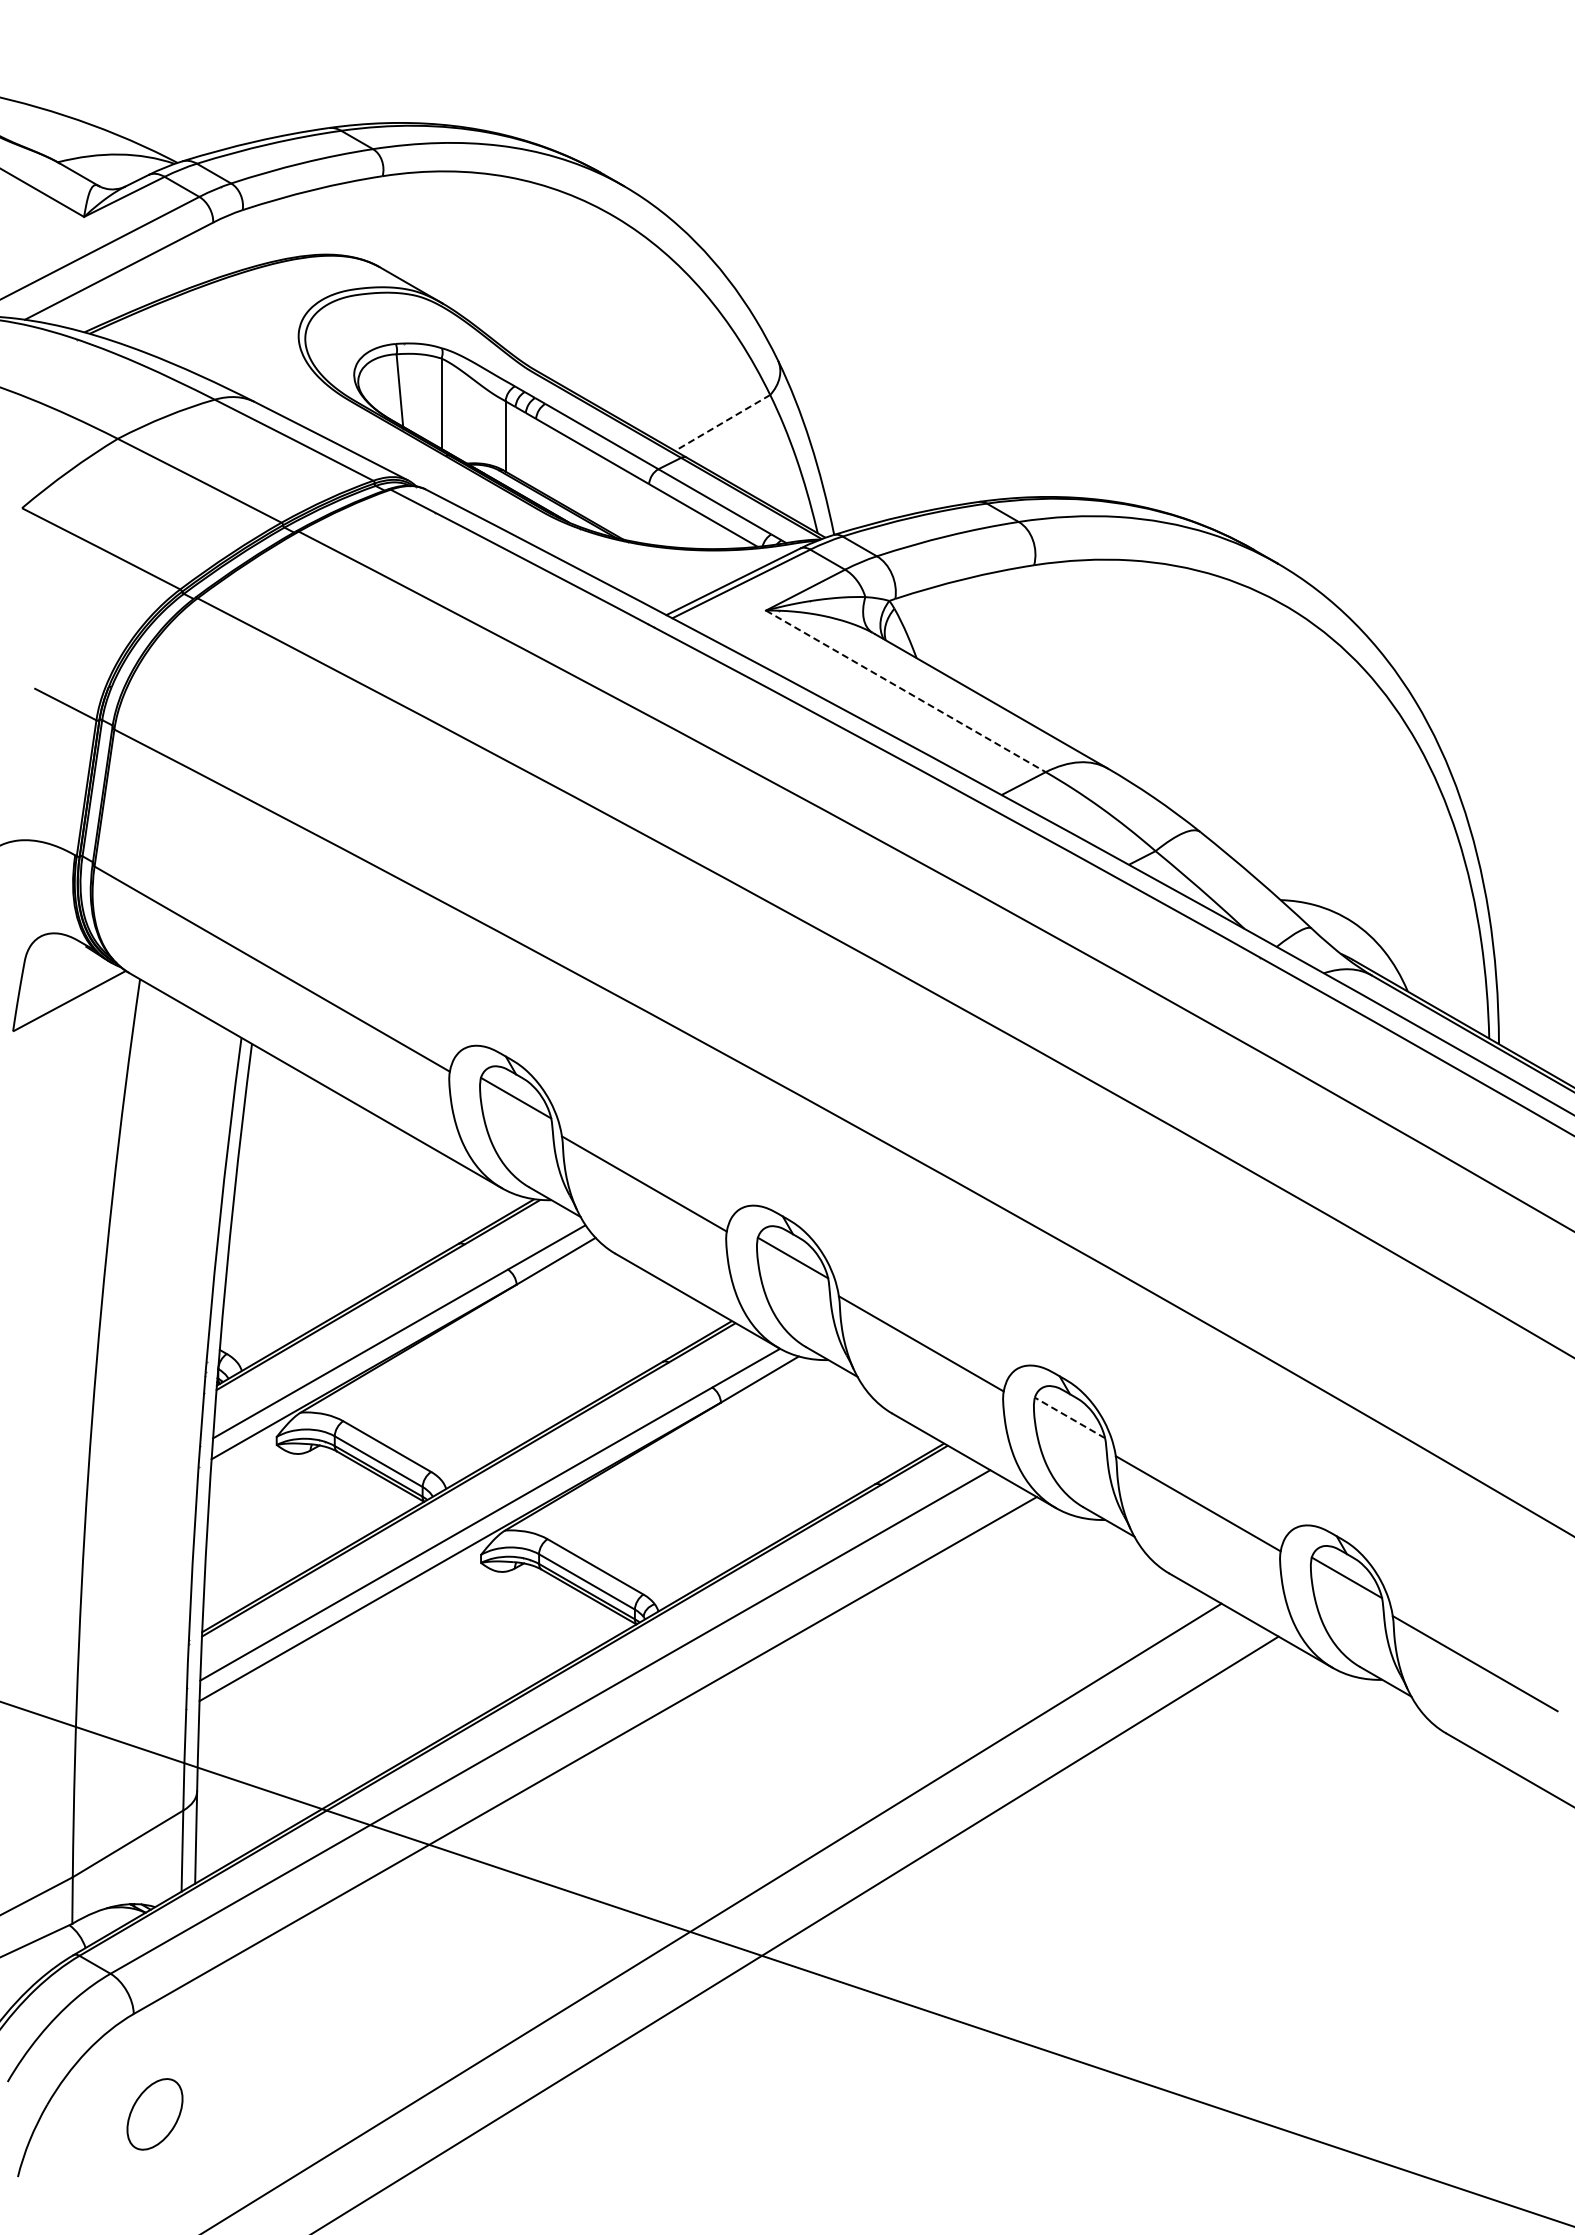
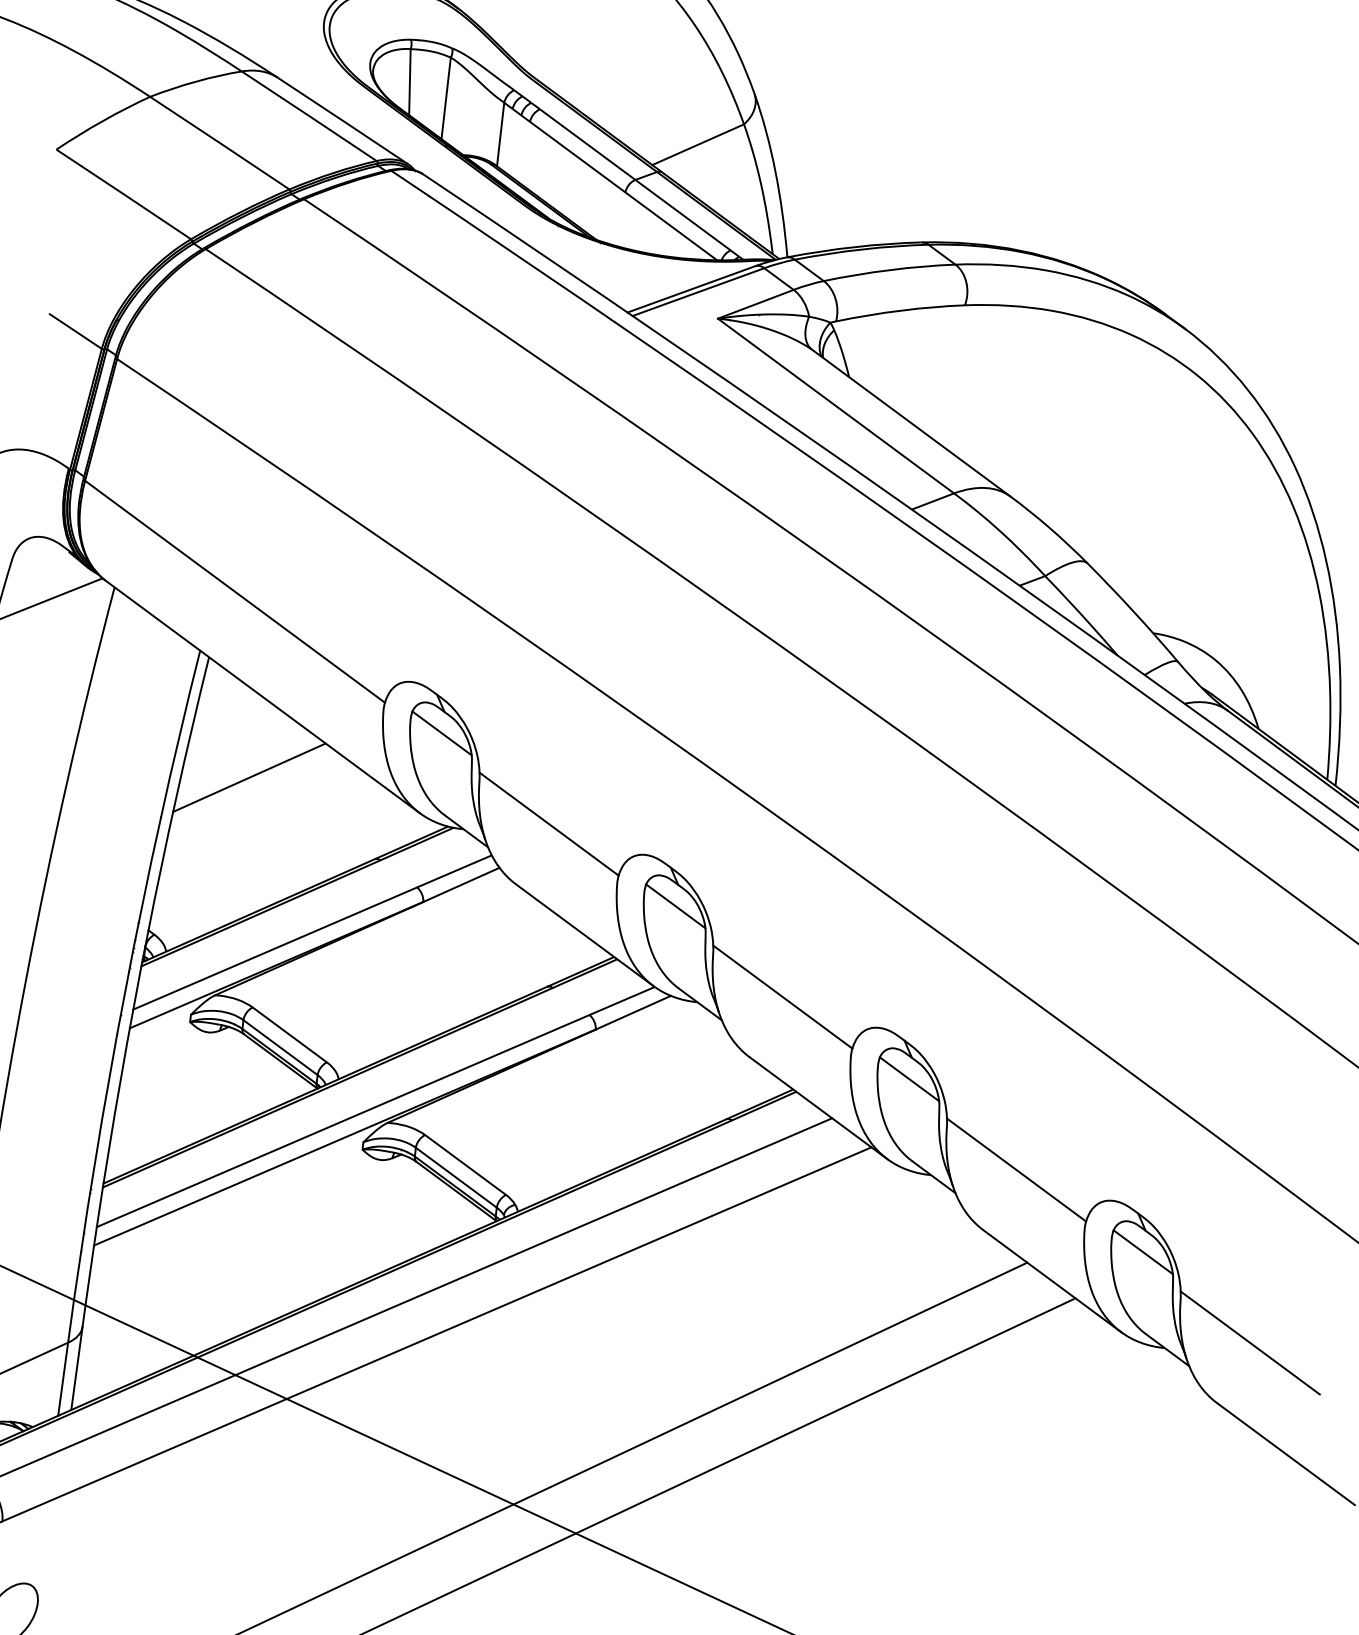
line: (722, 423) -> (697, 145), dashed -> solid
line: (905, 691) -> (835, 406), dashed -> solid
line: (310, 1170) -> (248, 777), added
line: (1070, 1417) -> (910, 1078), dashed -> solid

